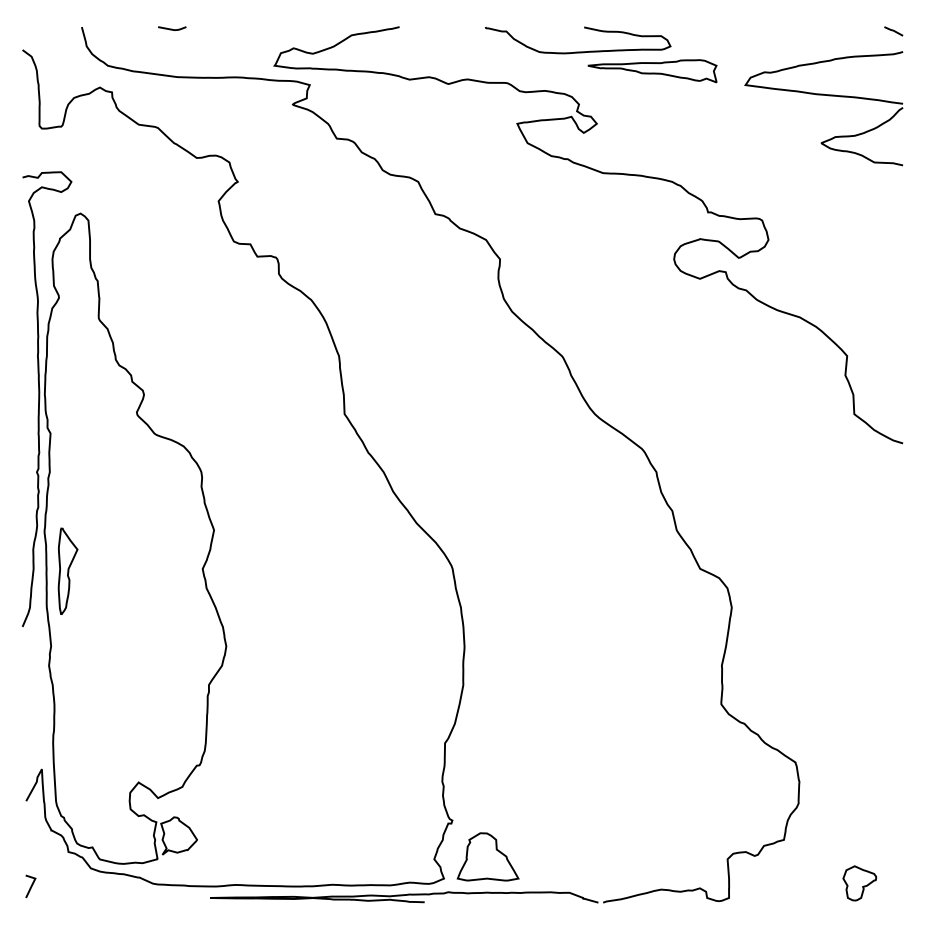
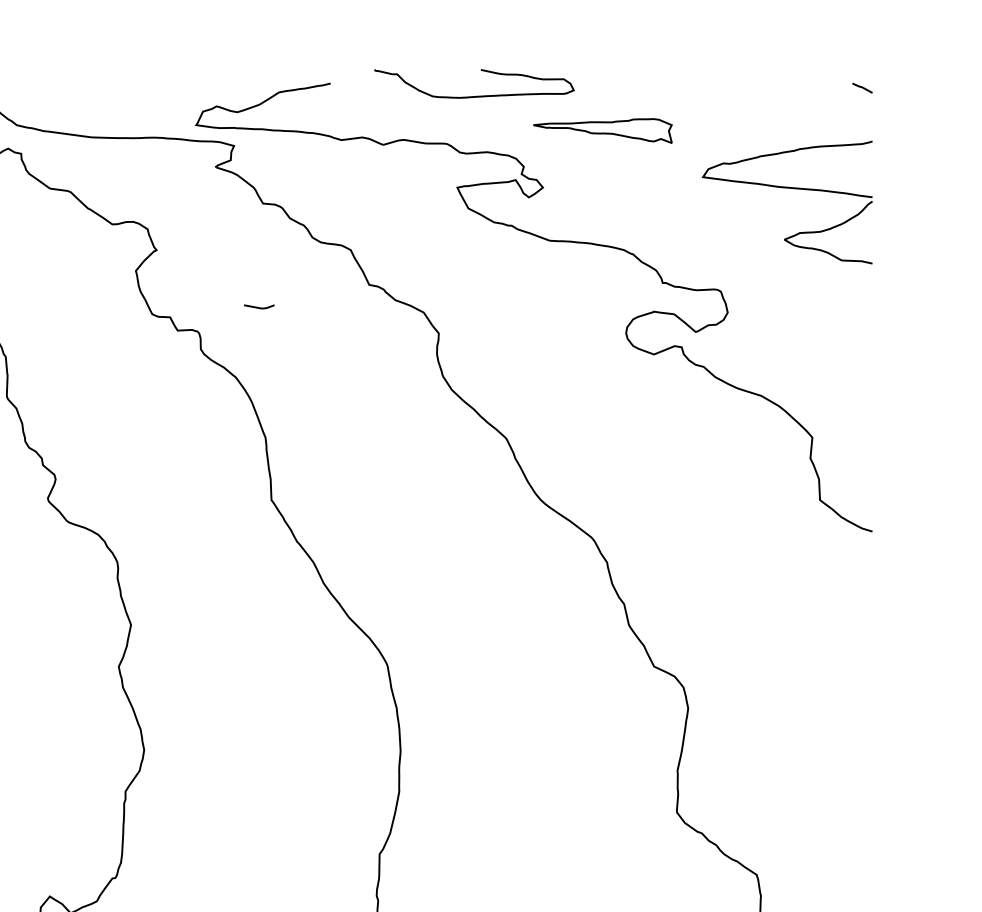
line: (172, 28) -> (259, 306), moved
curve: (577, 51) -> (473, 95), moved
part: (823, 95) -> (786, 188), moved

